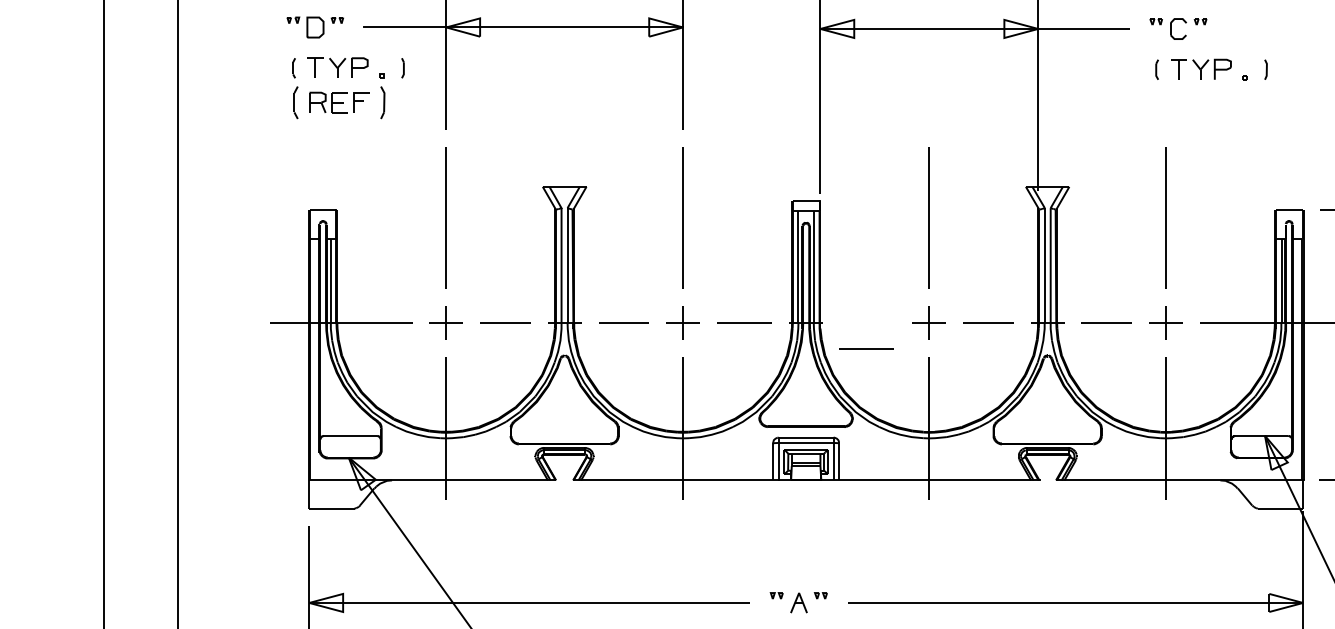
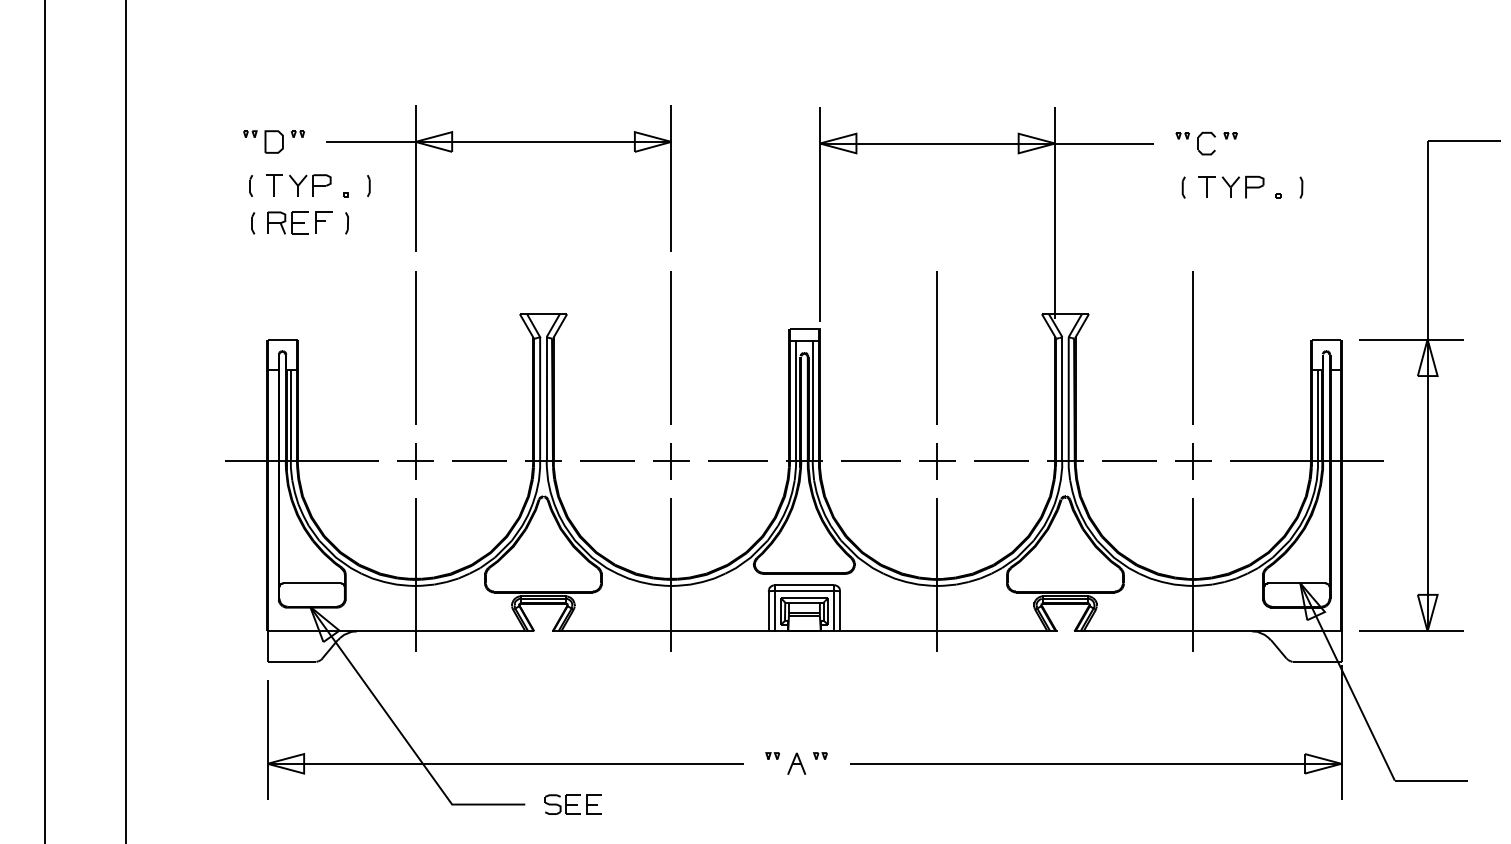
part: (296, 102) -> (253, 223), size x0.62
part: (382, 102) -> (346, 223), size x0.62
line: (866, 348) -> (870, 460), moved

